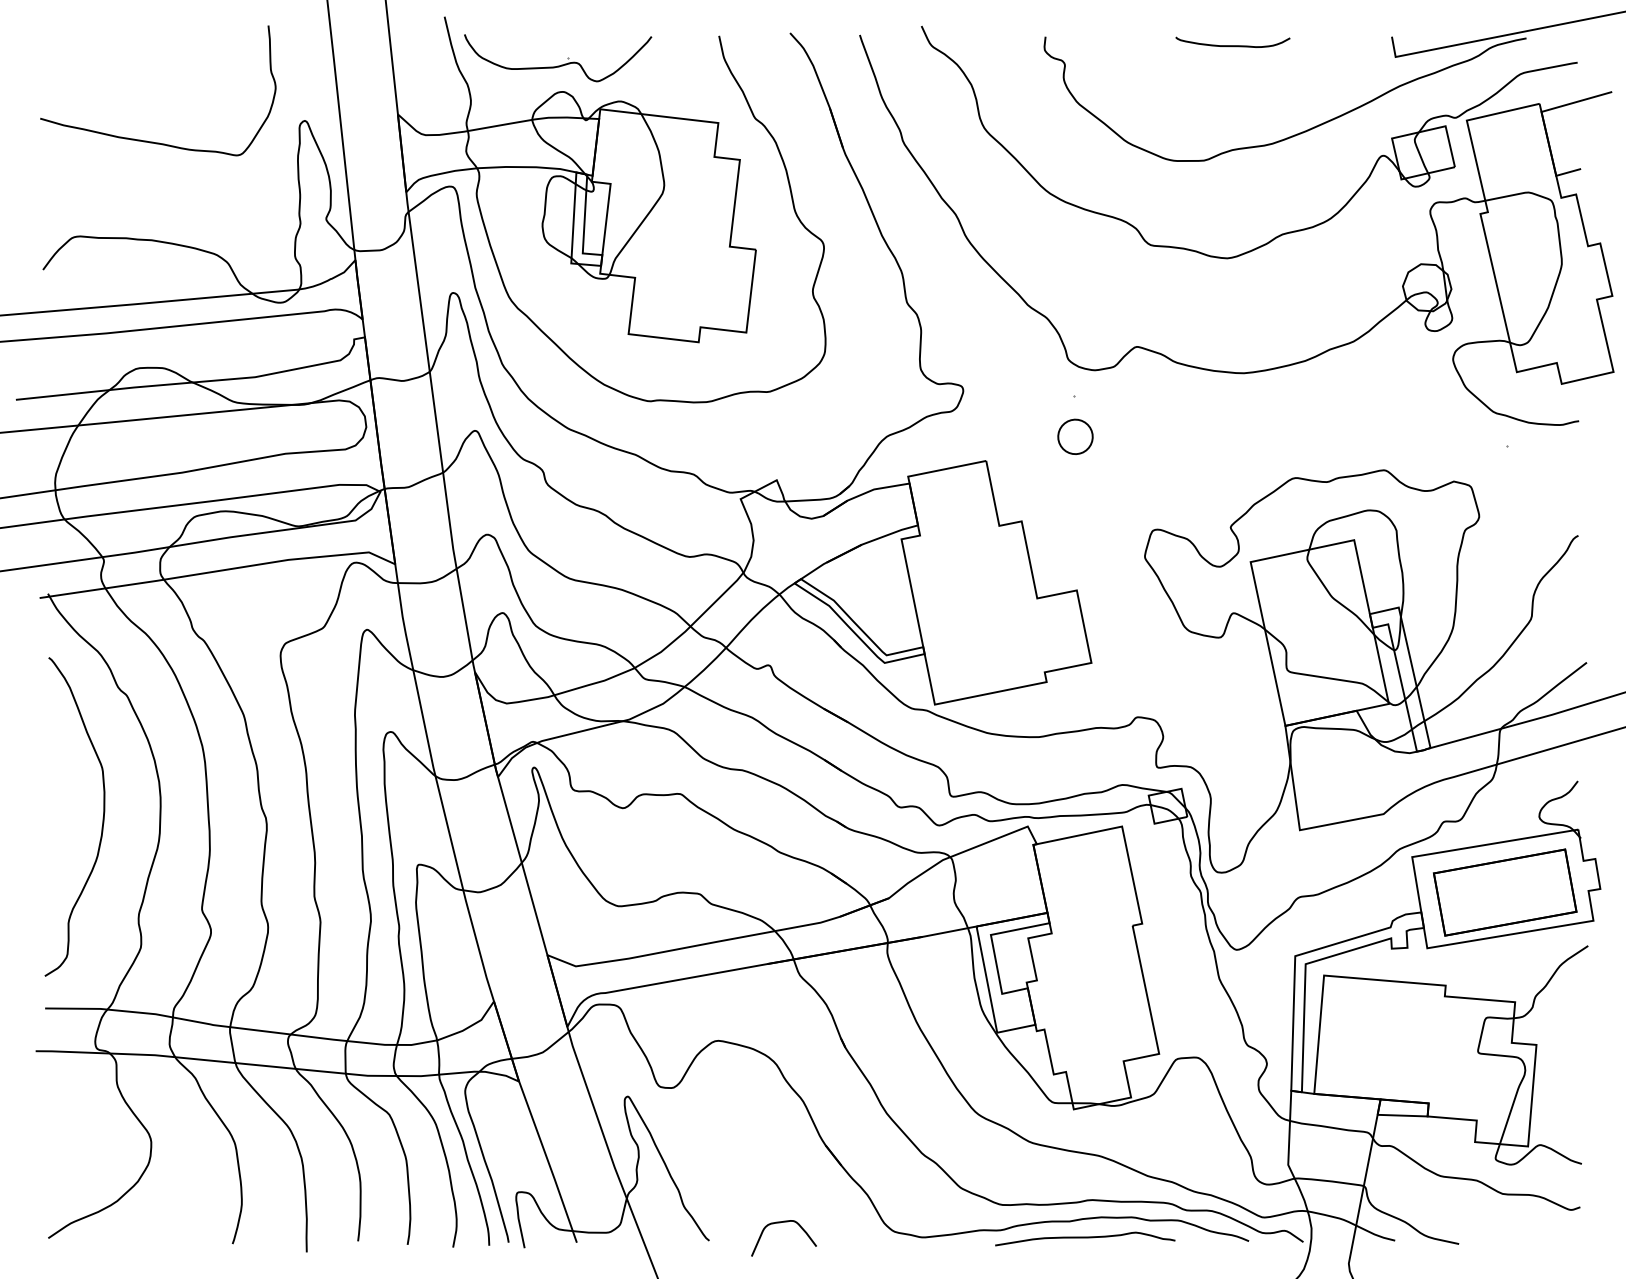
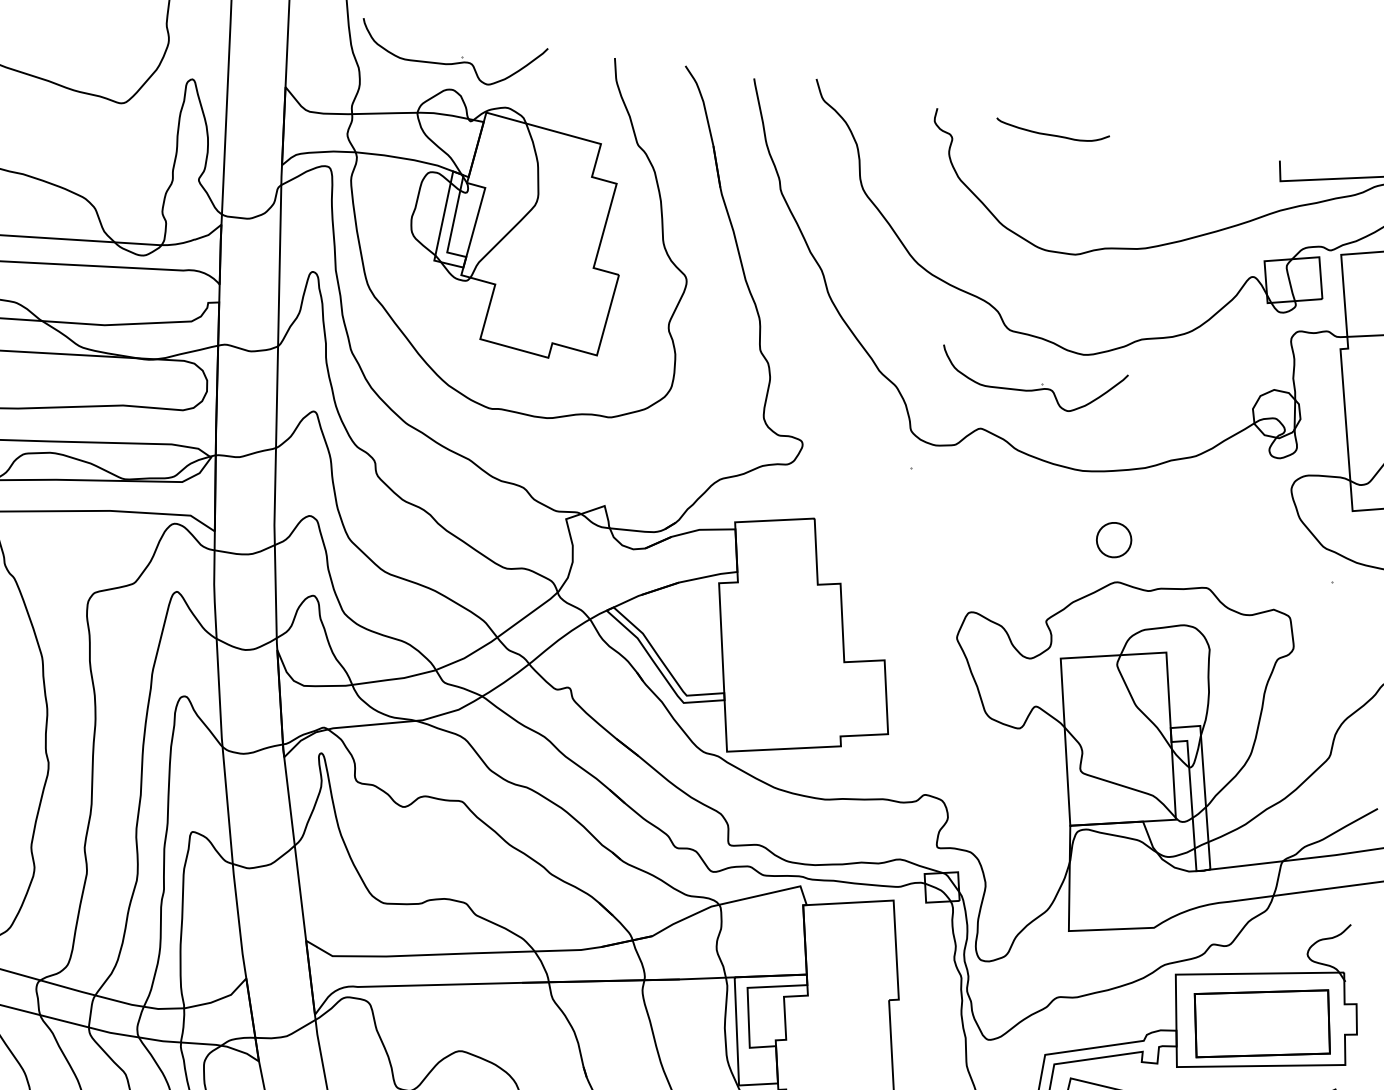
curve: (1232, 45) -> (1051, 134), moved
part: (1184, 299) -> (1035, 389), added
part: (1075, 436) -> (1114, 539), moved

